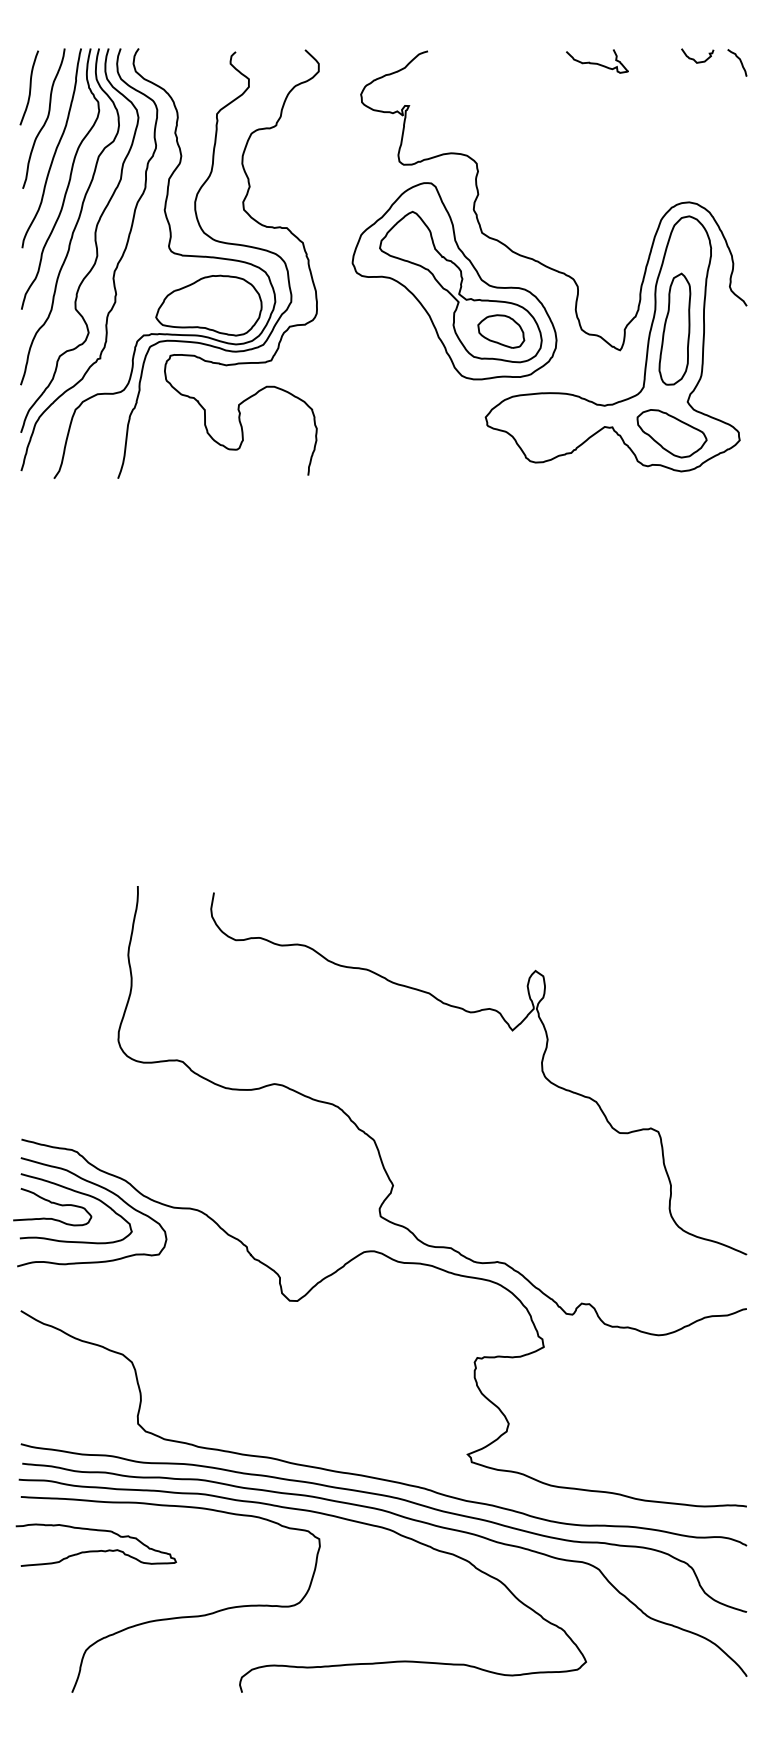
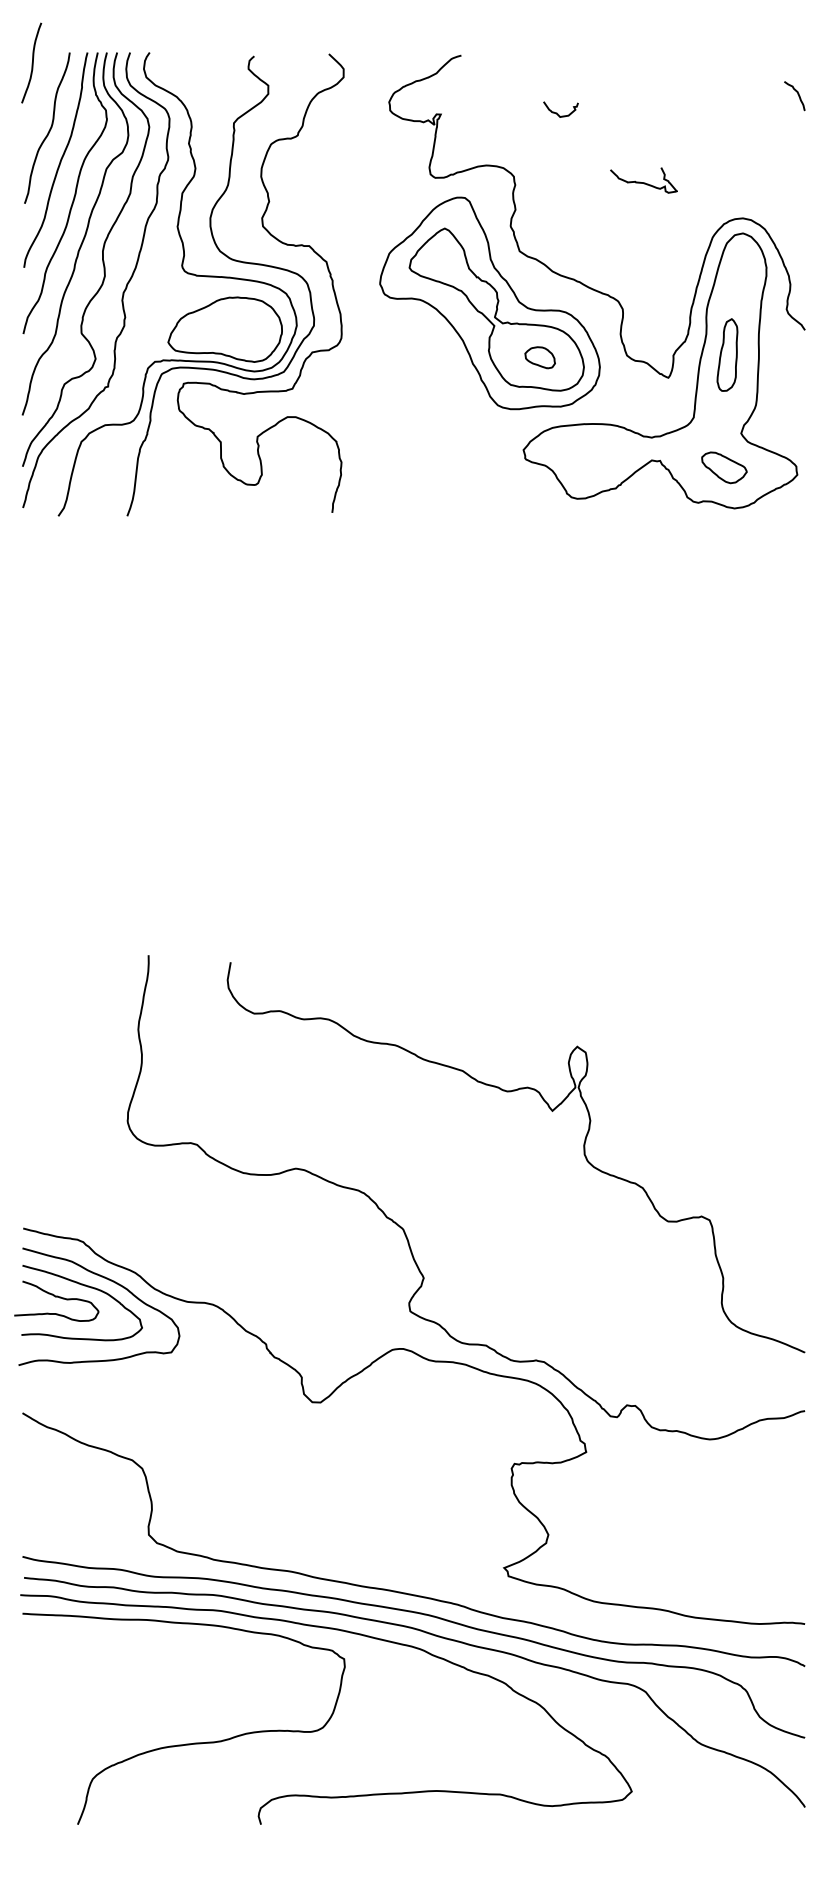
curve: (694, 58) -> (557, 112), moved
curve: (739, 61) -> (797, 94), moved
curve: (597, 63) -> (643, 182), moved
curve: (30, 87) -> (32, 62), moved
part: (674, 328) -> (727, 354), size x0.6
part: (500, 331) -> (539, 357), size x0.6
part: (672, 433) -> (724, 467), size x0.6
curve: (95, 1550) -> (103, 1671), removed

